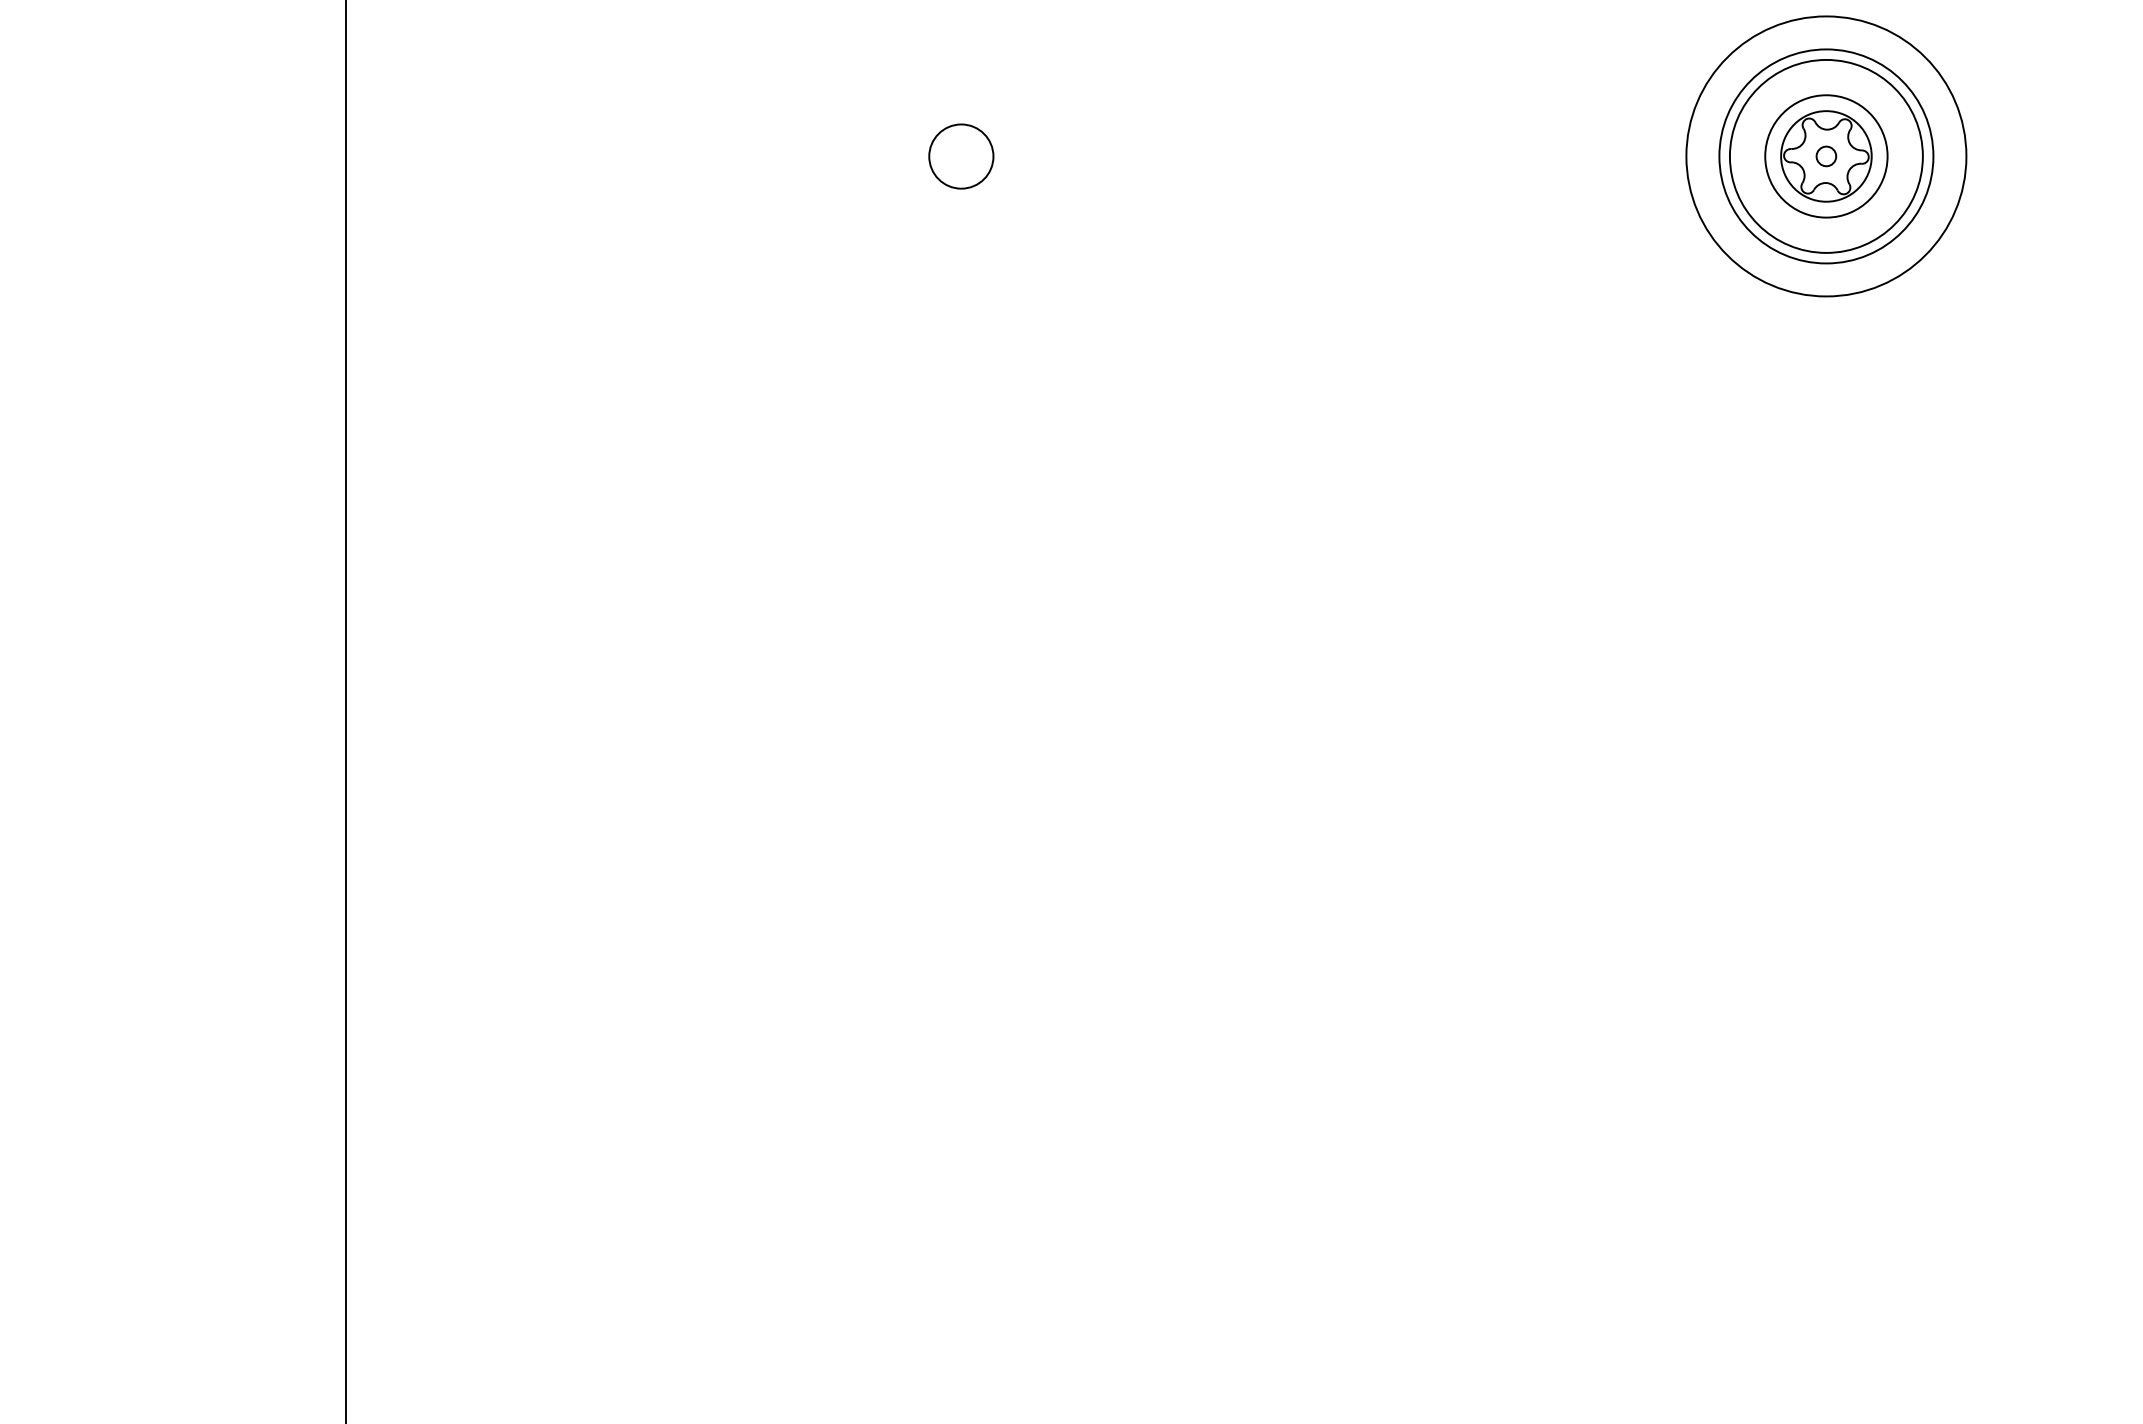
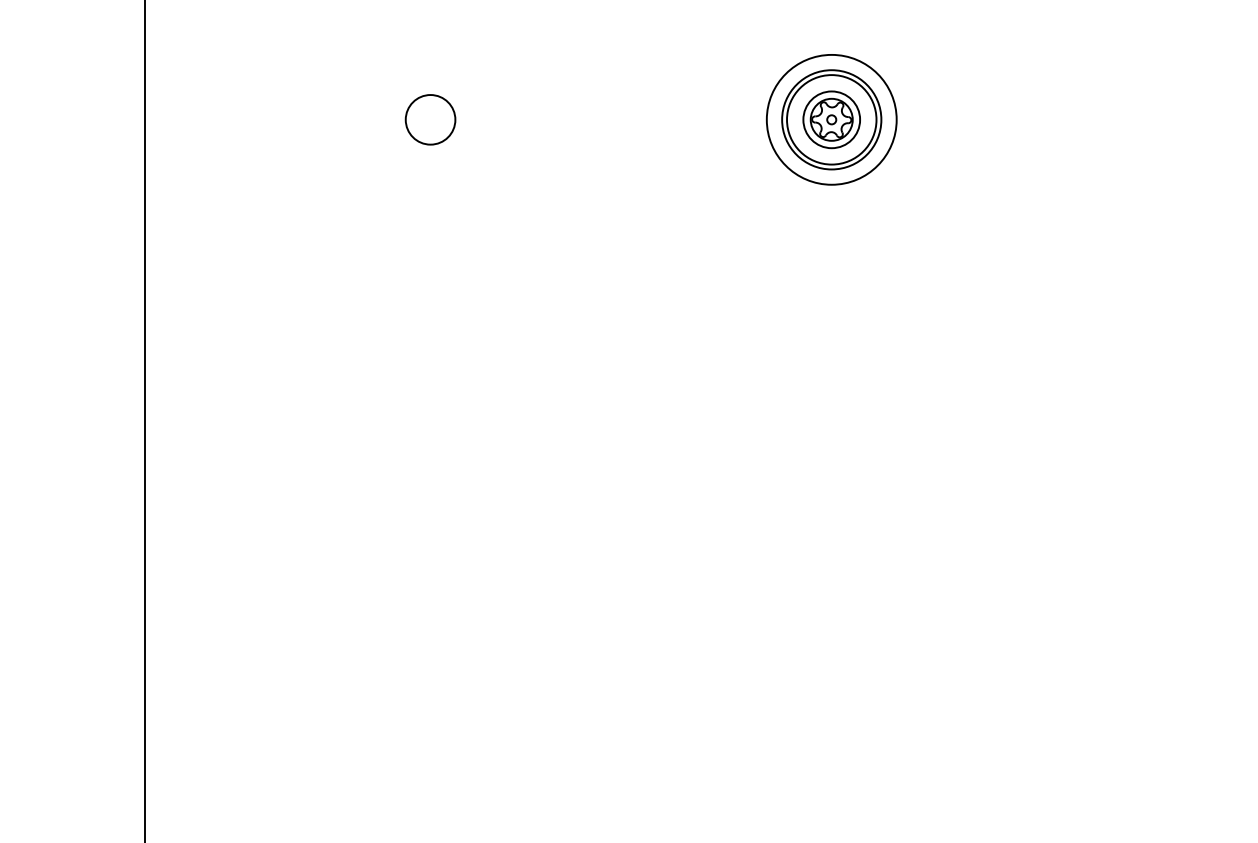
circle: (961, 155) -> (430, 119), size x1.67

